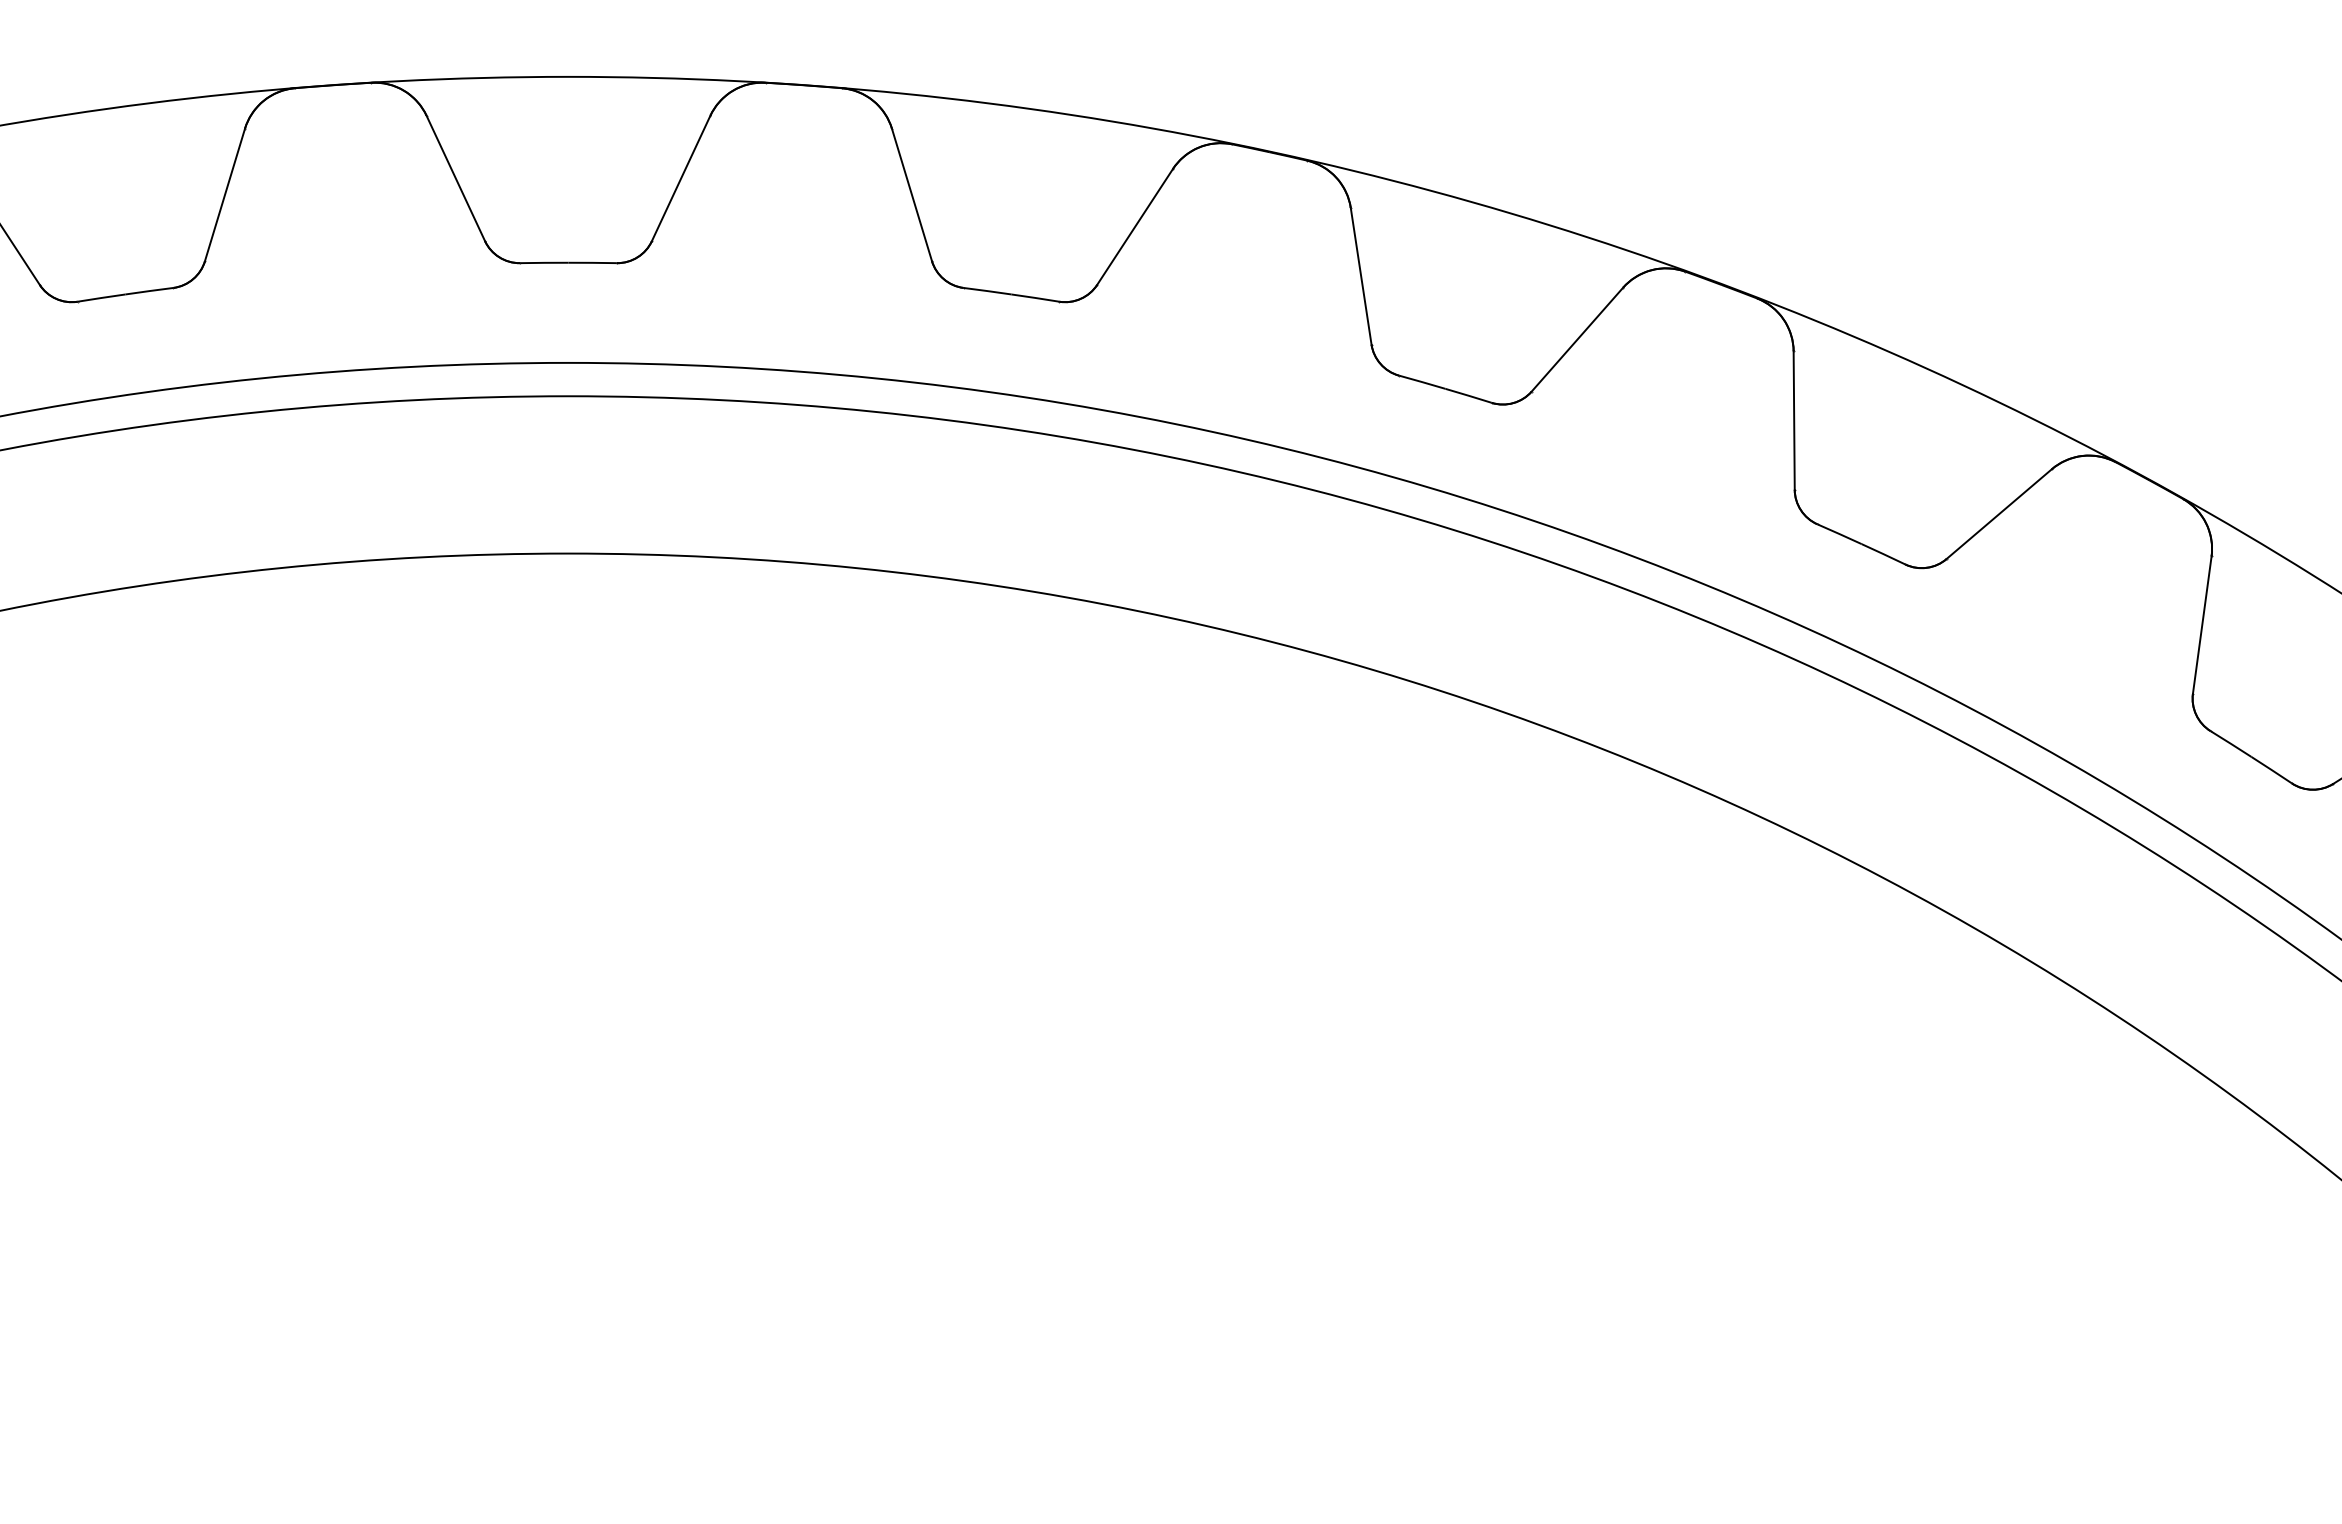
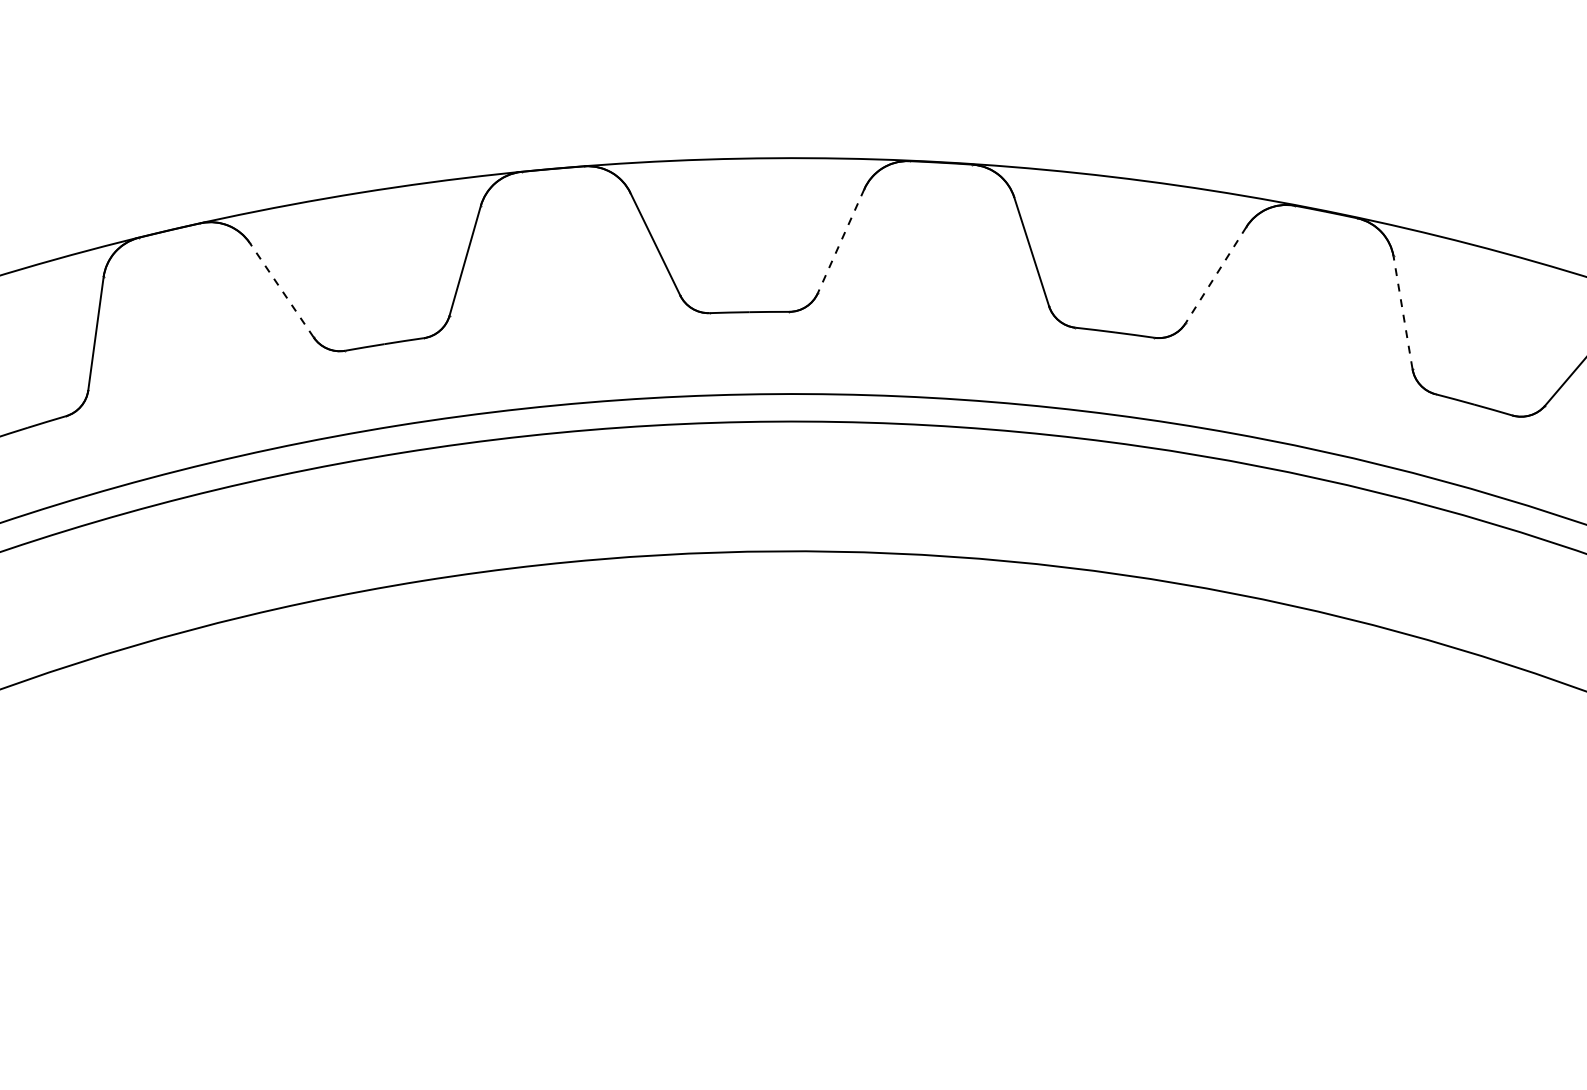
line: (455, 177) -> (281, 289), solid -> dashed
line: (1134, 227) -> (840, 241), solid -> dashed
line: (1577, 340) -> (1216, 275), solid -> dashed
line: (1794, 420) -> (1403, 312), solid -> dashed

